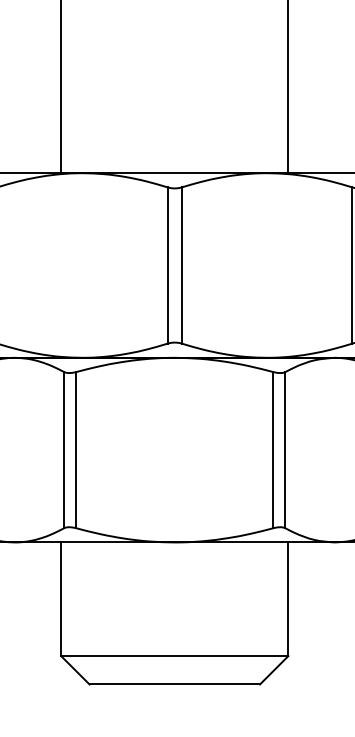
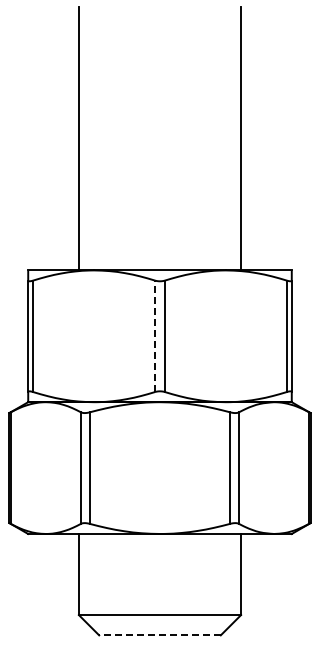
line: (167, 265) -> (154, 336), solid -> dashed
line: (175, 684) -> (160, 635), solid -> dashed

